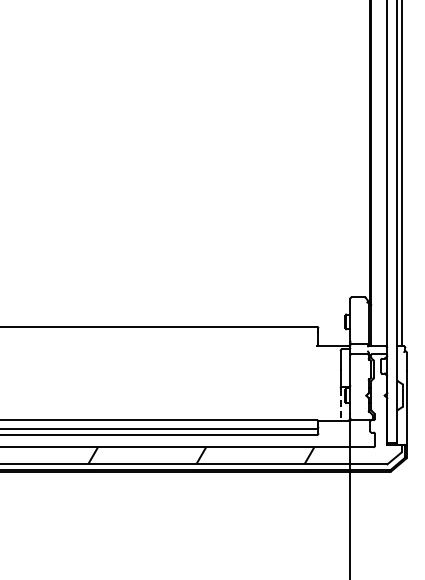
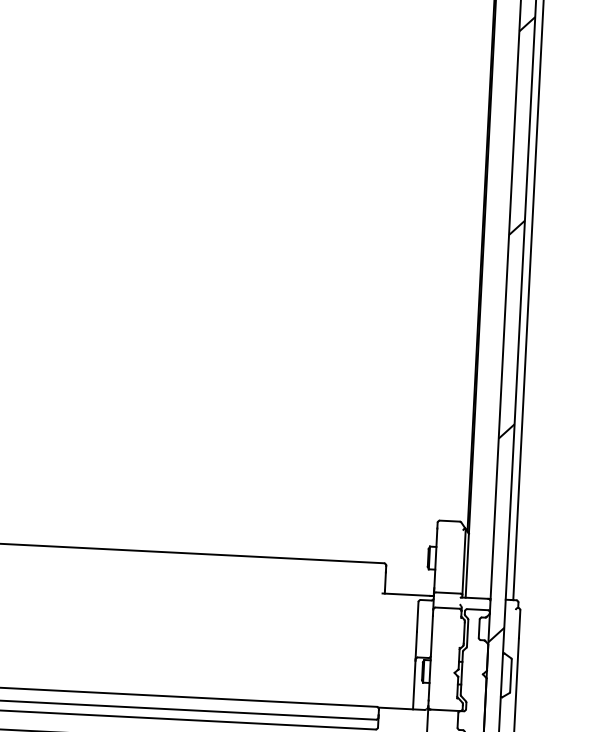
hatch: (392, 236) -> (507, 430), added
line: (340, 404) -> (414, 684), dashed -> solid

